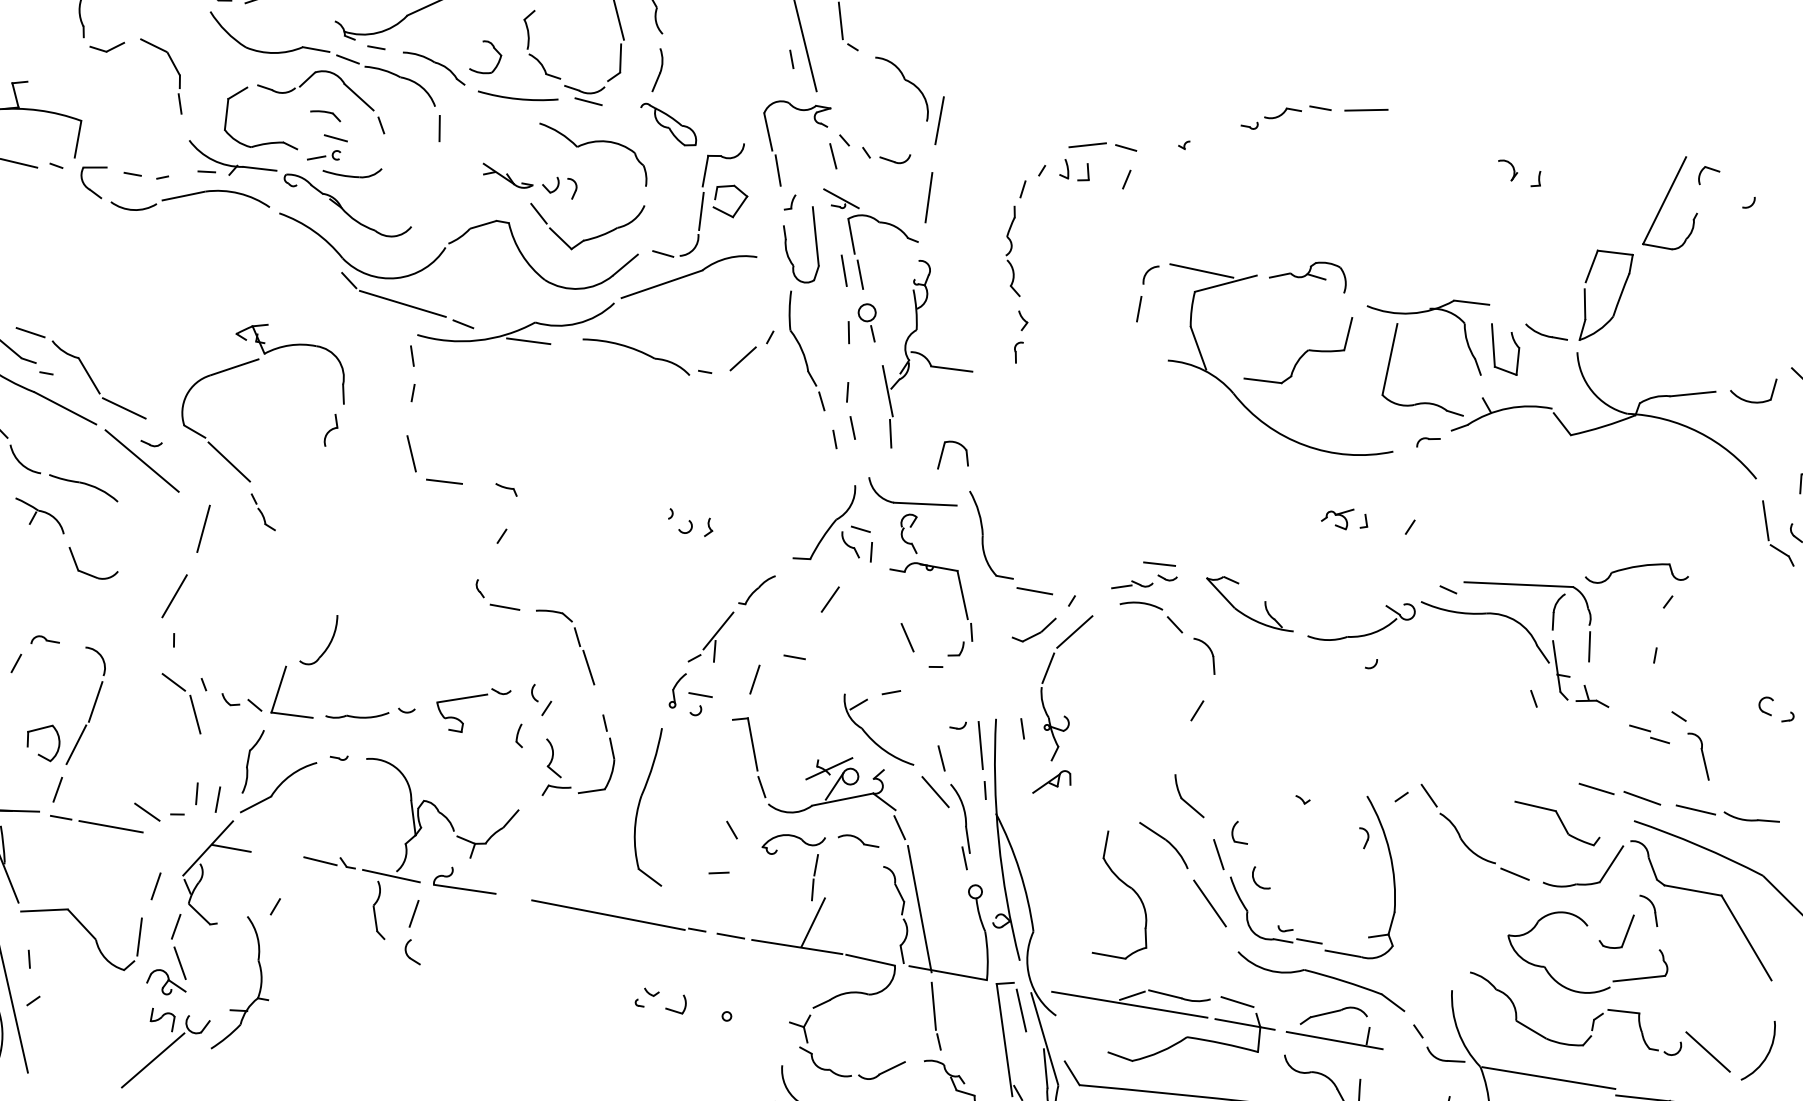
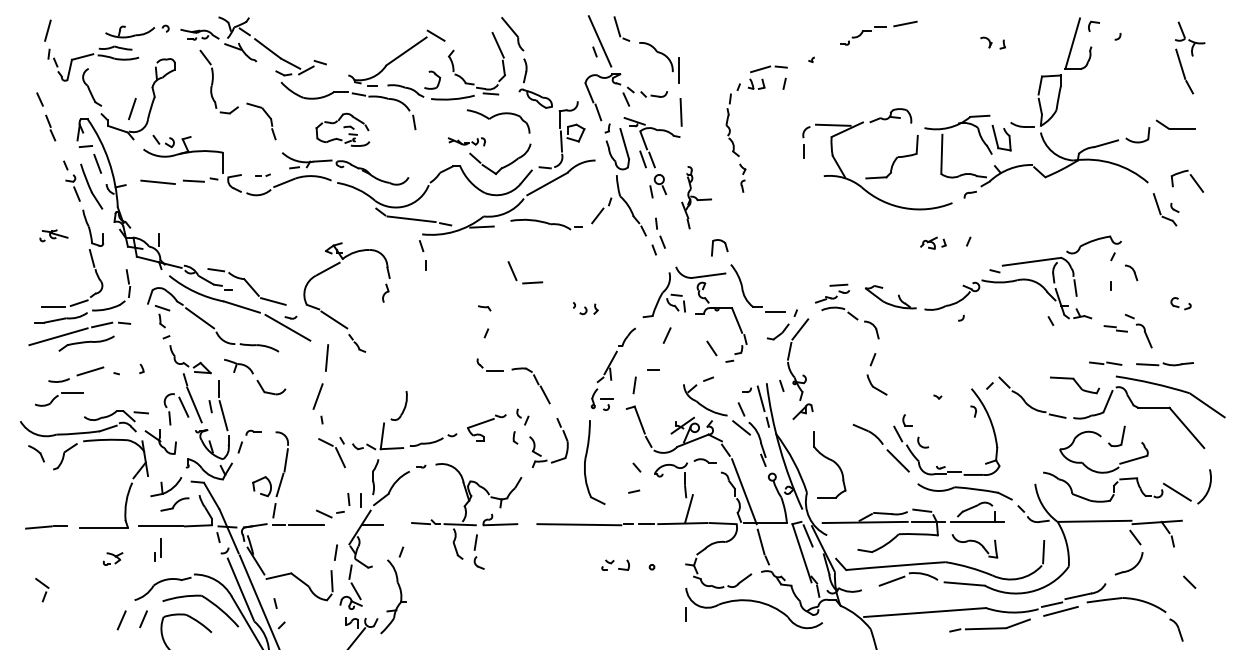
part: (306, 117) -> (342, 129), size x0.6
part: (145, 175) -> (262, 175), size x0.6
part: (528, 180) -> (466, 141), size x0.7
part: (928, 357) -> (696, 197), size x0.6
part: (431, 478) -> (525, 282), moved
part: (1619, 793) -> (1105, 363), size x0.7
part: (1188, 795) -> (876, 384), moved
part: (1125, 895) -> (829, 464), moved
part: (1649, 910) -> (1131, 272), moved

